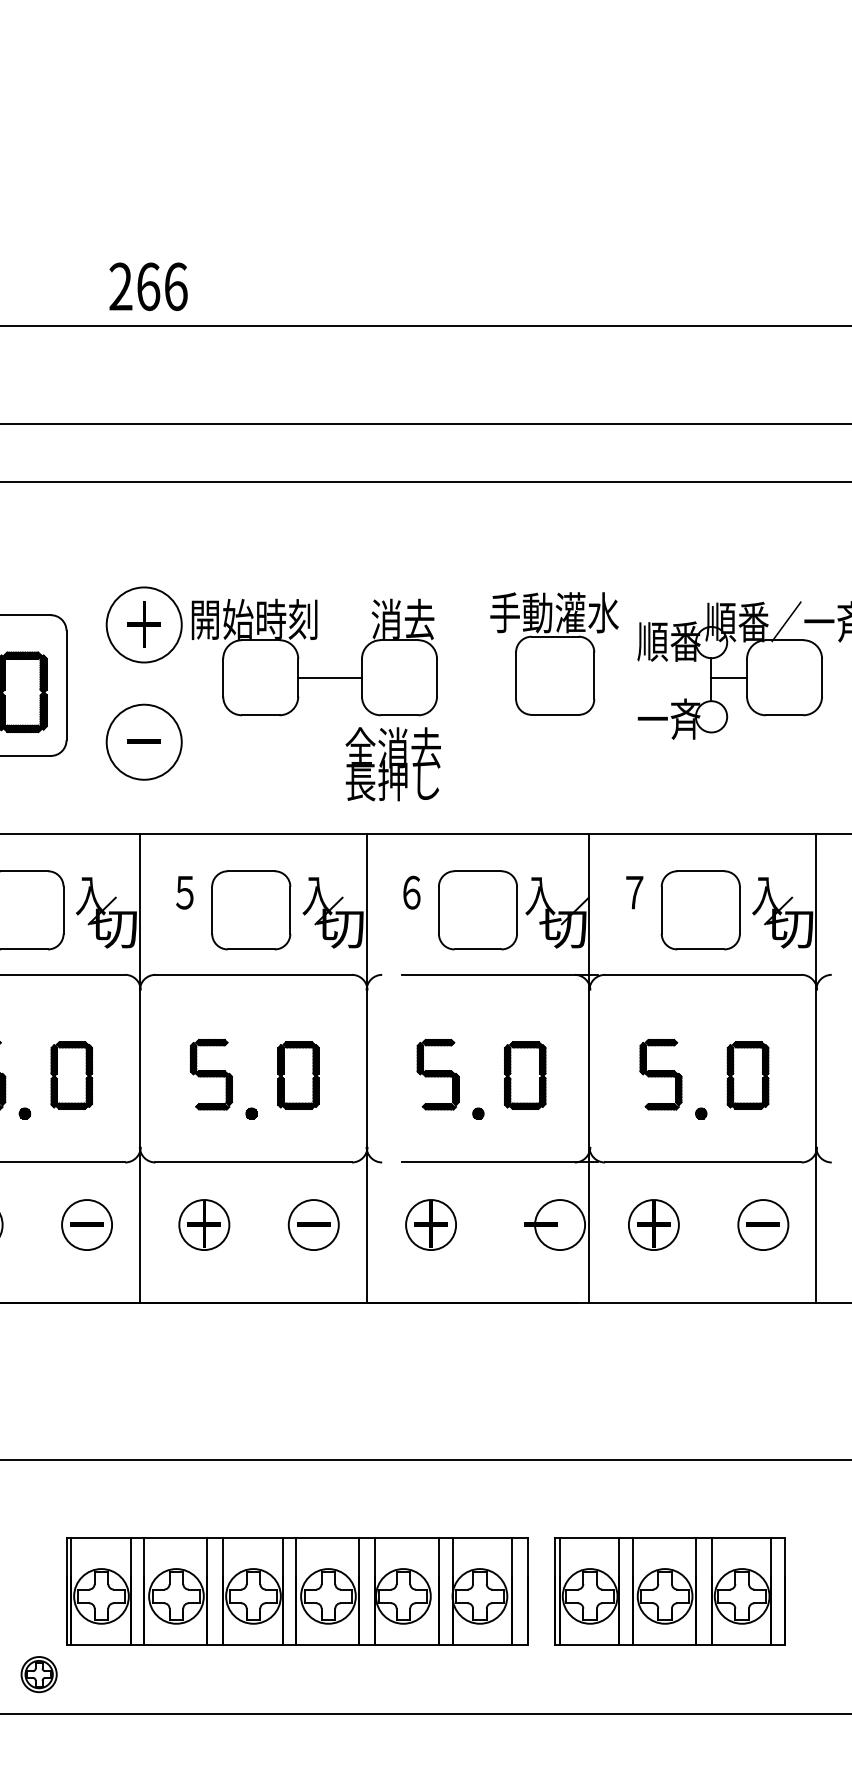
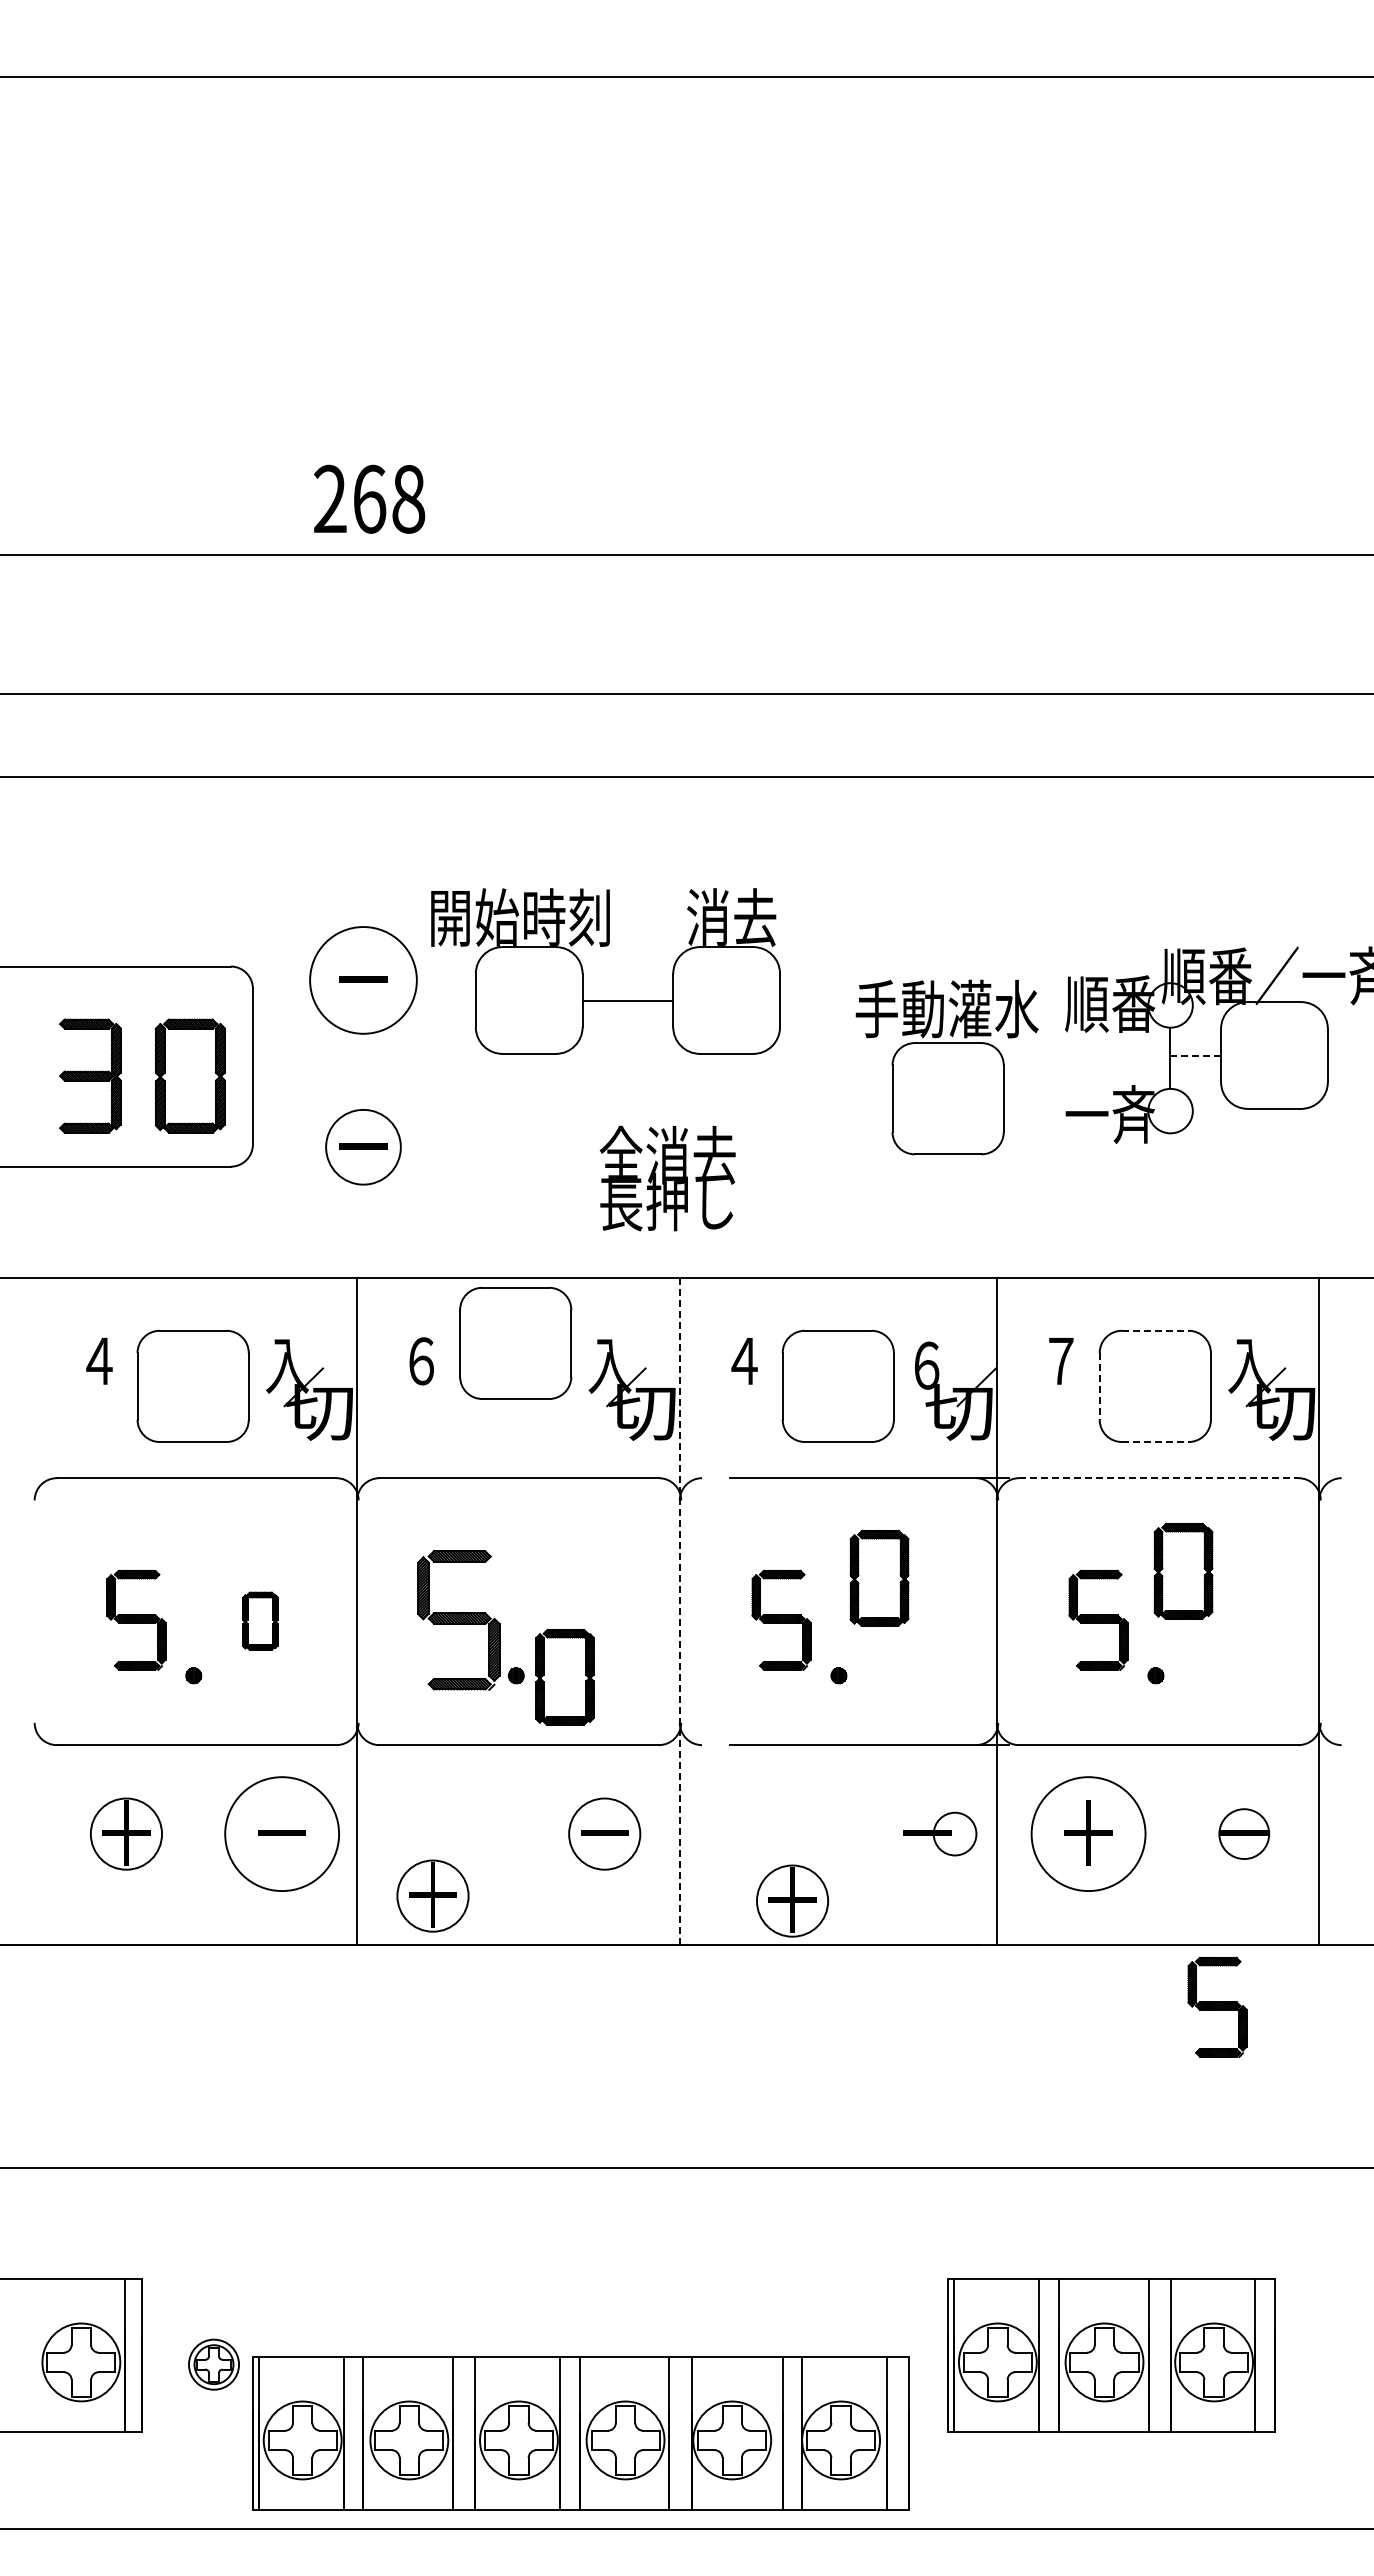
text: (175, 286) -> (408, 498), 266 -> 268
text: (144, 624) -> (363, 979), ＋ -> －
part: (554, 653) -> (946, 1067), moved
part: (298, 657) -> (583, 971), moved
line: (729, 677) -> (1195, 1055), solid -> dashed
circle: (144, 741) -> (363, 1146), size x0.7
text: (393, 764) -> (667, 1178), moved
line: (700, 871) -> (1155, 1330), solid -> dashed
text: (184, 892) -> (420, 1361), ５ -> ６
text: (412, 892) -> (744, 1361), ６ -> ４
text: (539, 896) -> (926, 1366), 入 -> ６
part: (251, 909) -> (515, 1342), moved
line: (661, 910) -> (1099, 1386), solid -> dashed
line: (700, 949) -> (1155, 1442), solid -> dashed
line: (703, 975) -> (1158, 1478), solid -> dashed
line: (366, 1068) -> (679, 1611), solid -> dashed
part: (71, 1074) -> (260, 1620), size x0.6
part: (211, 1074) -> (459, 1619), size x1.4
part: (525, 1074) -> (879, 1577), moved
part: (748, 1074) -> (1183, 1570), moved
part: (298, 1075) -> (564, 1677), moved
circle: (86, 1224) -> (281, 1833), size x1.6
part: (203, 1224) -> (432, 1895), moved
part: (431, 1224) -> (792, 1900), moved
circle: (559, 1224) -> (954, 1833), size x0.6
circle: (653, 1224) -> (1088, 1833), size x1.6
circle: (762, 1224) -> (1243, 1833), size x0.7
part: (744, 1346) -> (1217, 2006), added
part: (296, 1591) -> (580, 2433), moved
part: (38, 1674) -> (213, 2364), moved

